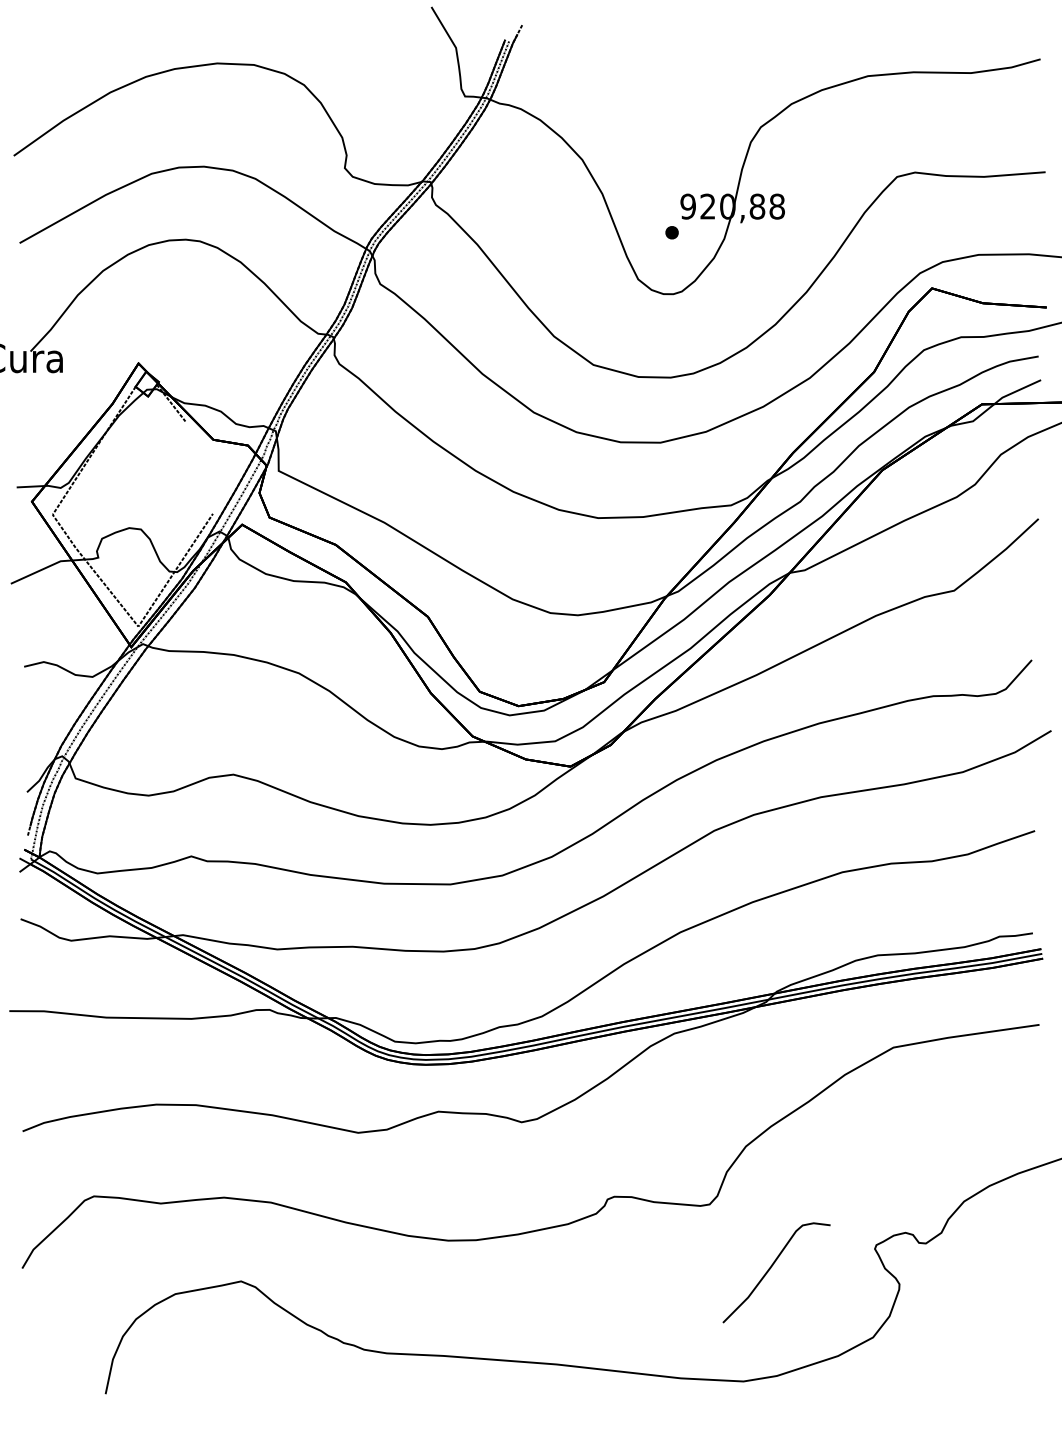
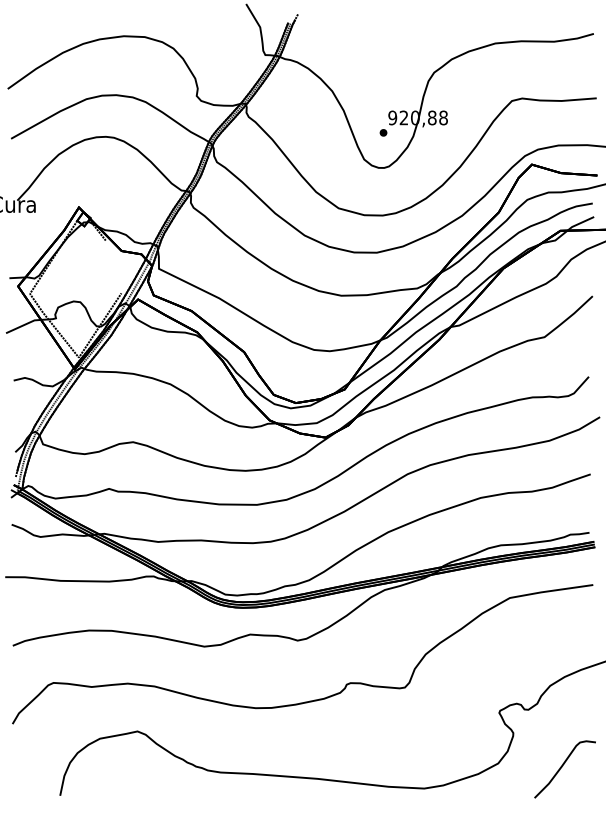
part: (775, 1272) -> (564, 769), moved

